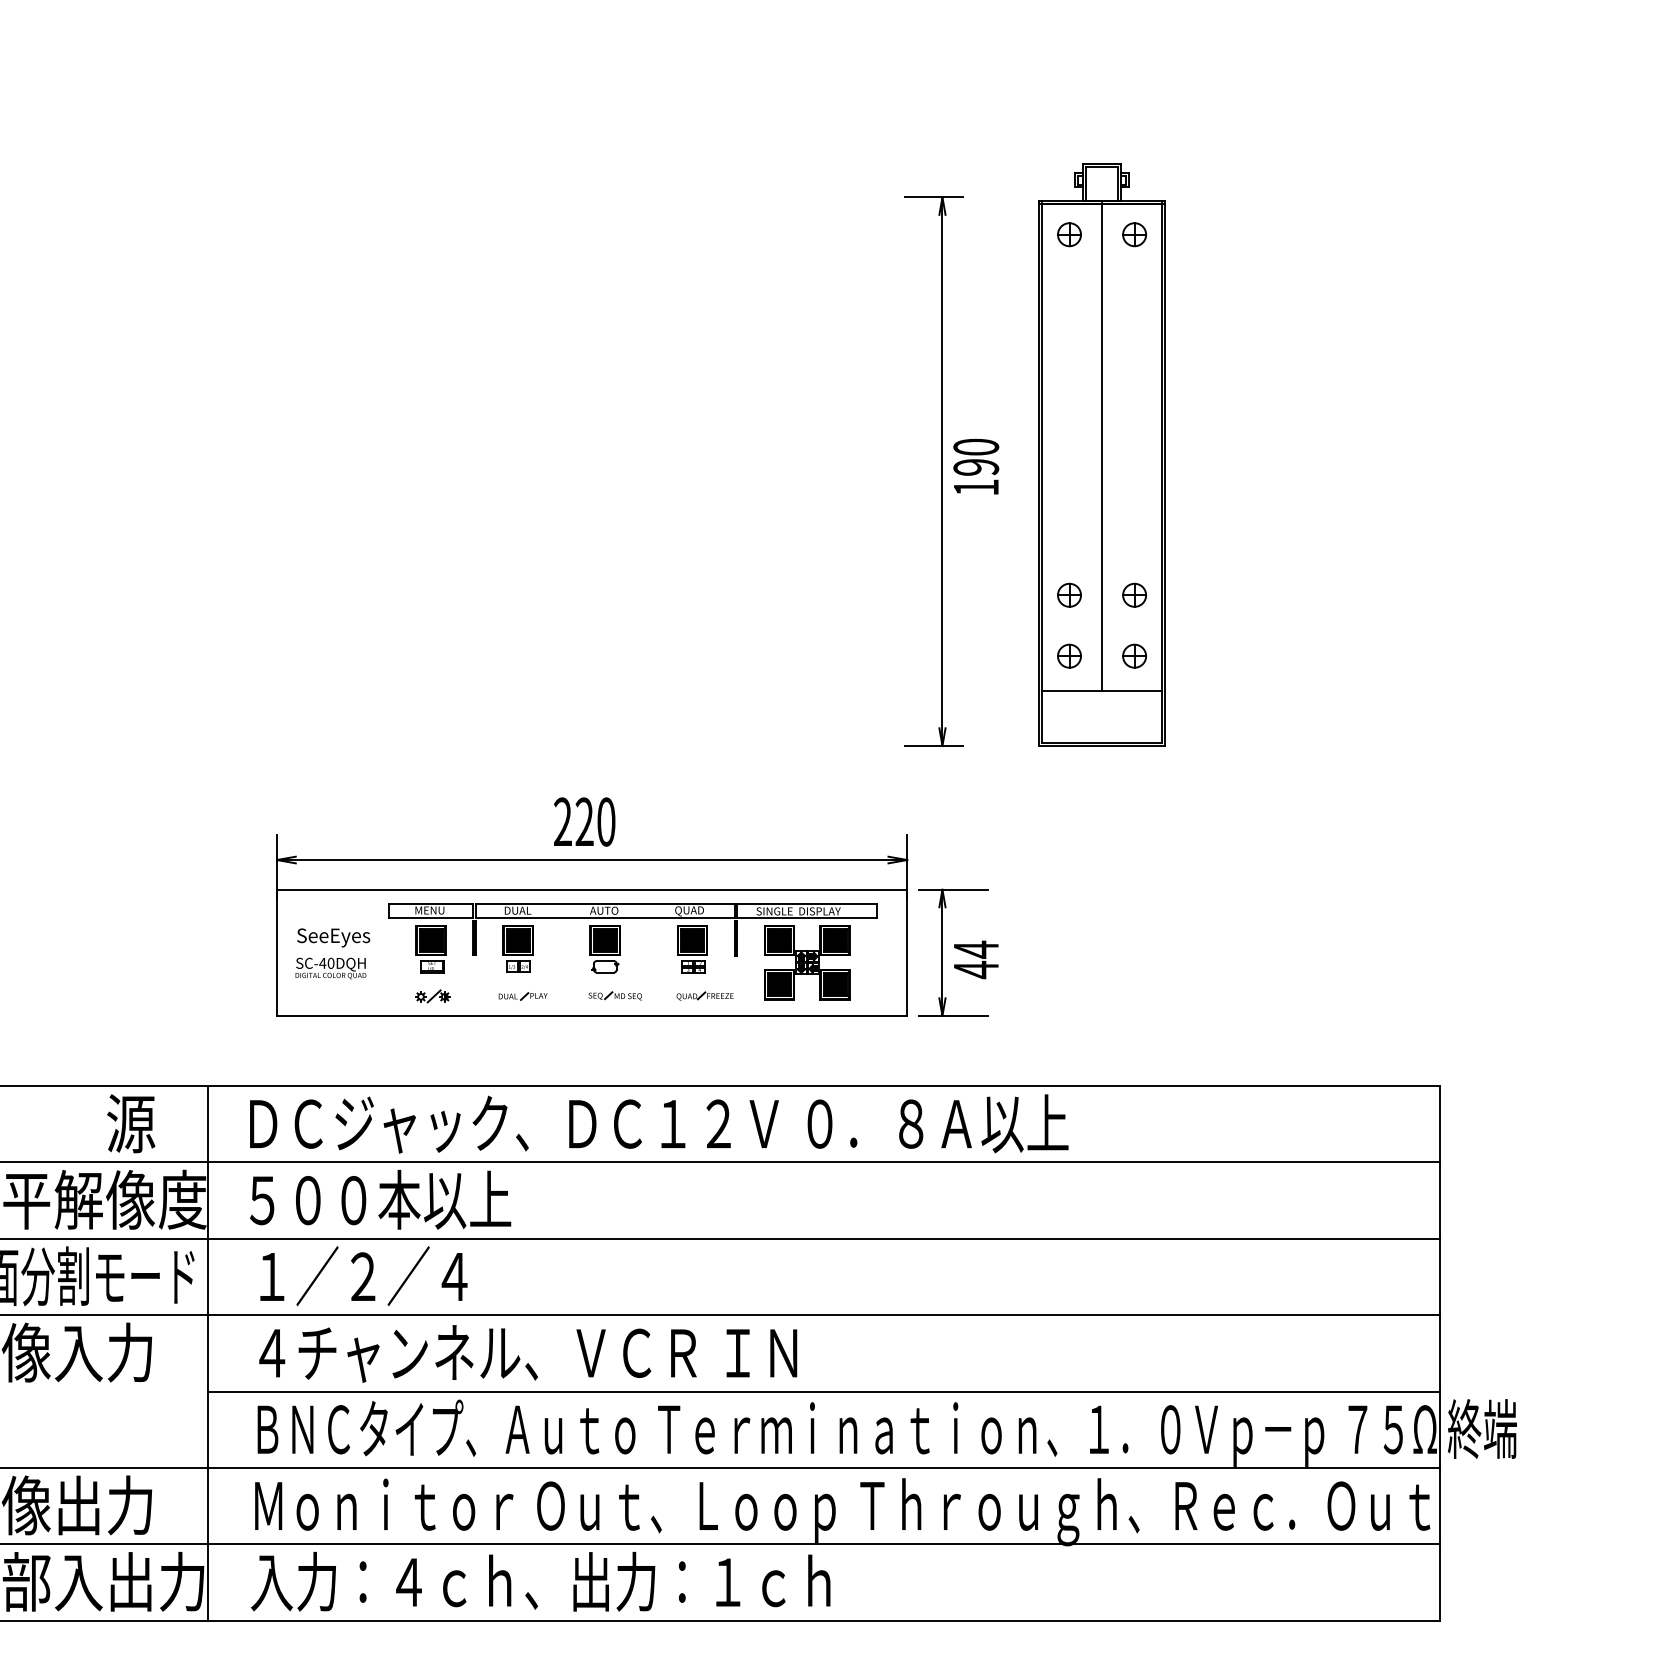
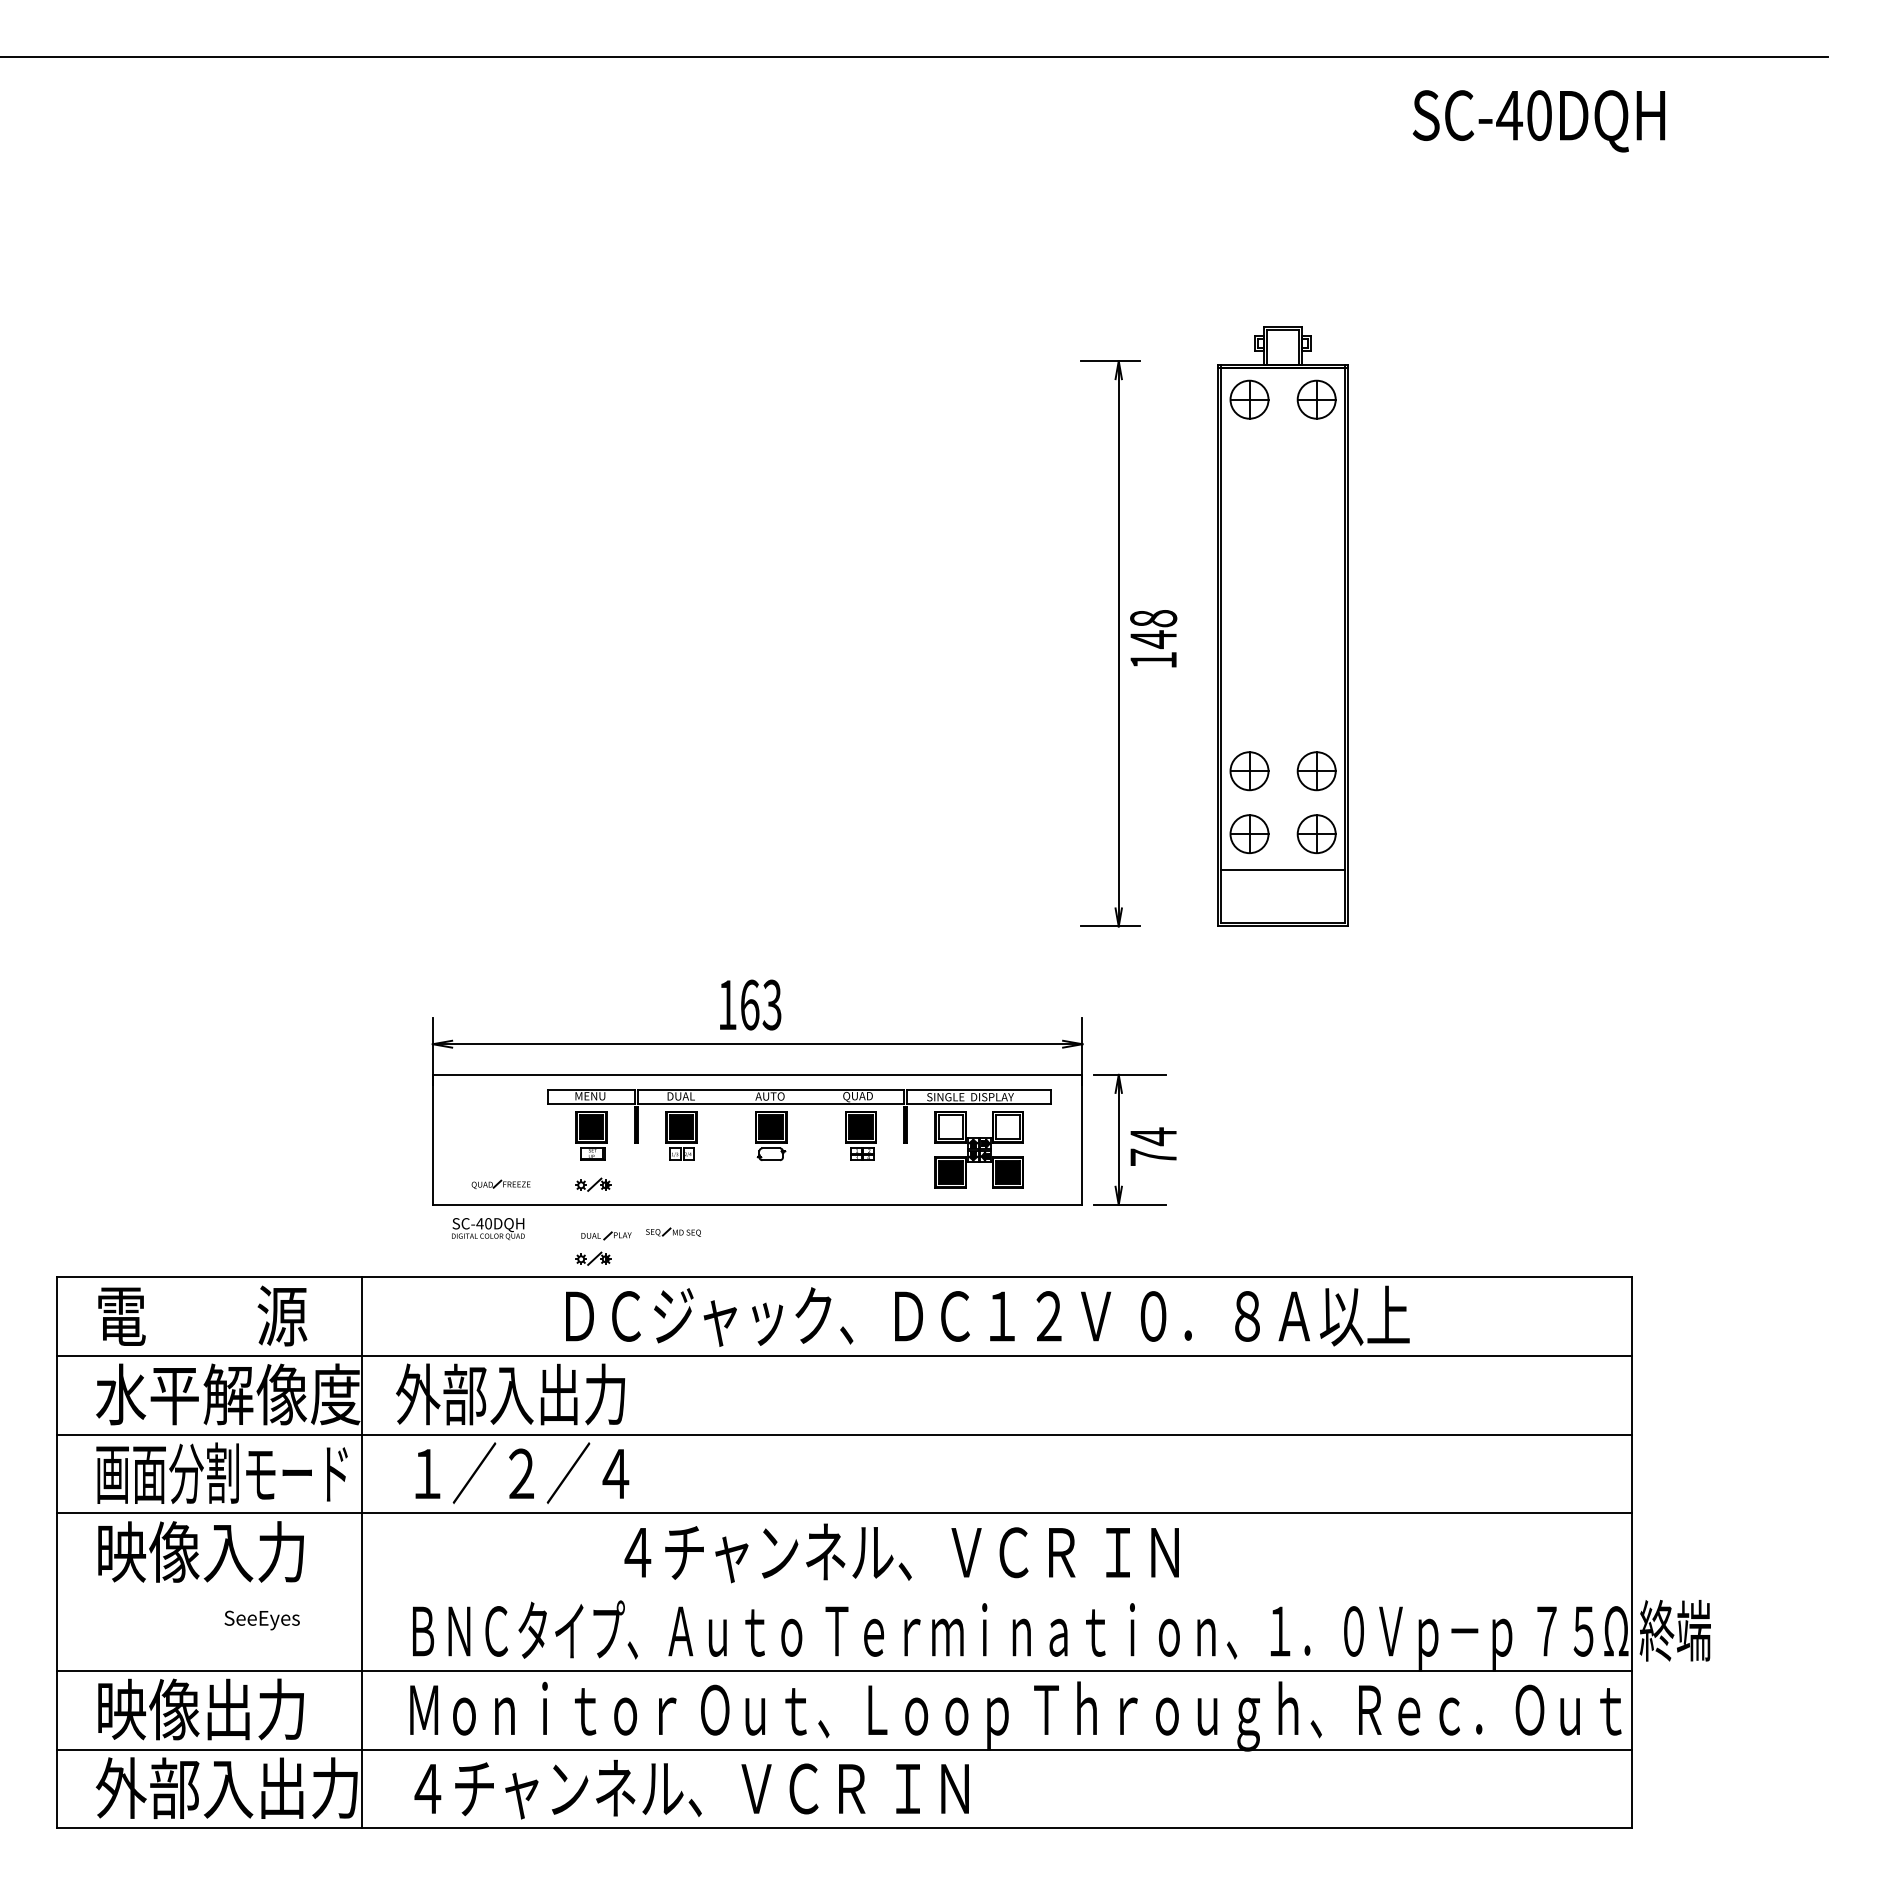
part: (1069, 234) -> (1249, 399), size x1.6
part: (1134, 234) -> (1316, 399), size x1.6
line: (1102, 446) -> (1283, 617), removed
text: (976, 457) -> (1153, 629), 190 -> 148
part: (1069, 595) -> (1249, 771), size x1.6
part: (1134, 595) -> (1316, 771), size x1.6
part: (1069, 655) -> (1249, 833), size x1.6
part: (1134, 655) -> (1316, 833), size x1.6
text: (584, 821) -> (749, 1004), 220 -> 163
text: (332, 937) -> (261, 1620), moved
fill: (779, 939) -> (950, 1126), removed
fill: (834, 939) -> (1007, 1126), removed
text: (331, 968) -> (488, 1229), moved
text: (976, 969) -> (1153, 1157), 44 -> 74
part: (615, 995) -> (673, 1231), moved
part: (704, 995) -> (500, 1183), moved
part: (523, 996) -> (606, 1235), moved
part: (432, 1067) -> (593, 1258), added
text: (658, 1123) -> (987, 1315), moved
text: (376, 1199) -> (535, 1394), ５００本以上 -> 外部入出力
text: (527, 1354) -> (901, 1553), moved
line: (823, 1391) -> (996, 1592), removed
text: (540, 1582) -> (704, 1788), 入力：４ｃｈ、出力：１ｃｈ -> ４チャンネル、ＶＣＲ ＩＮ

